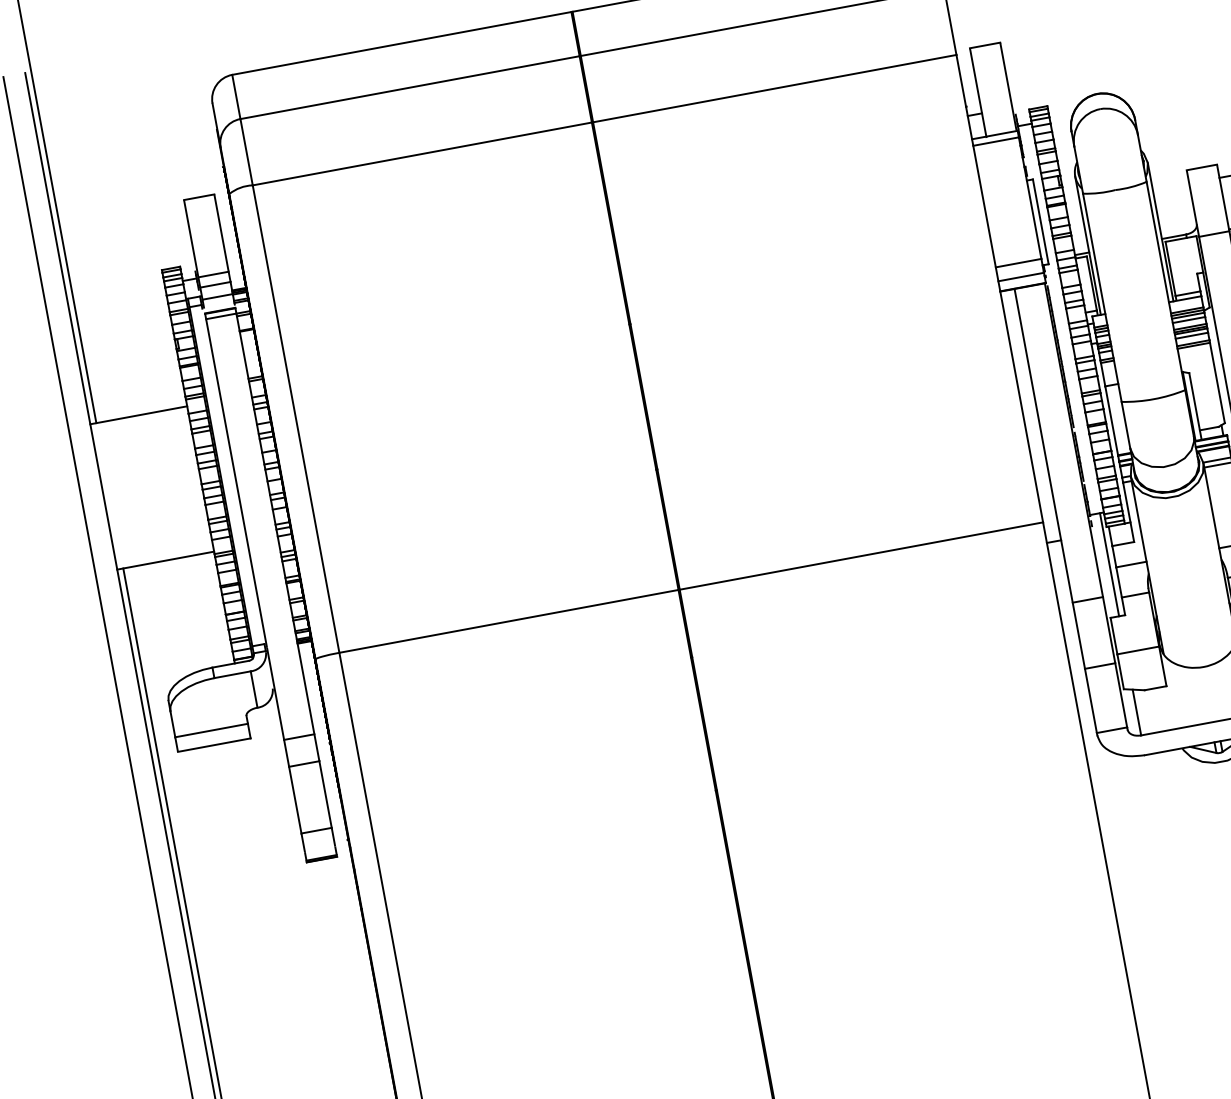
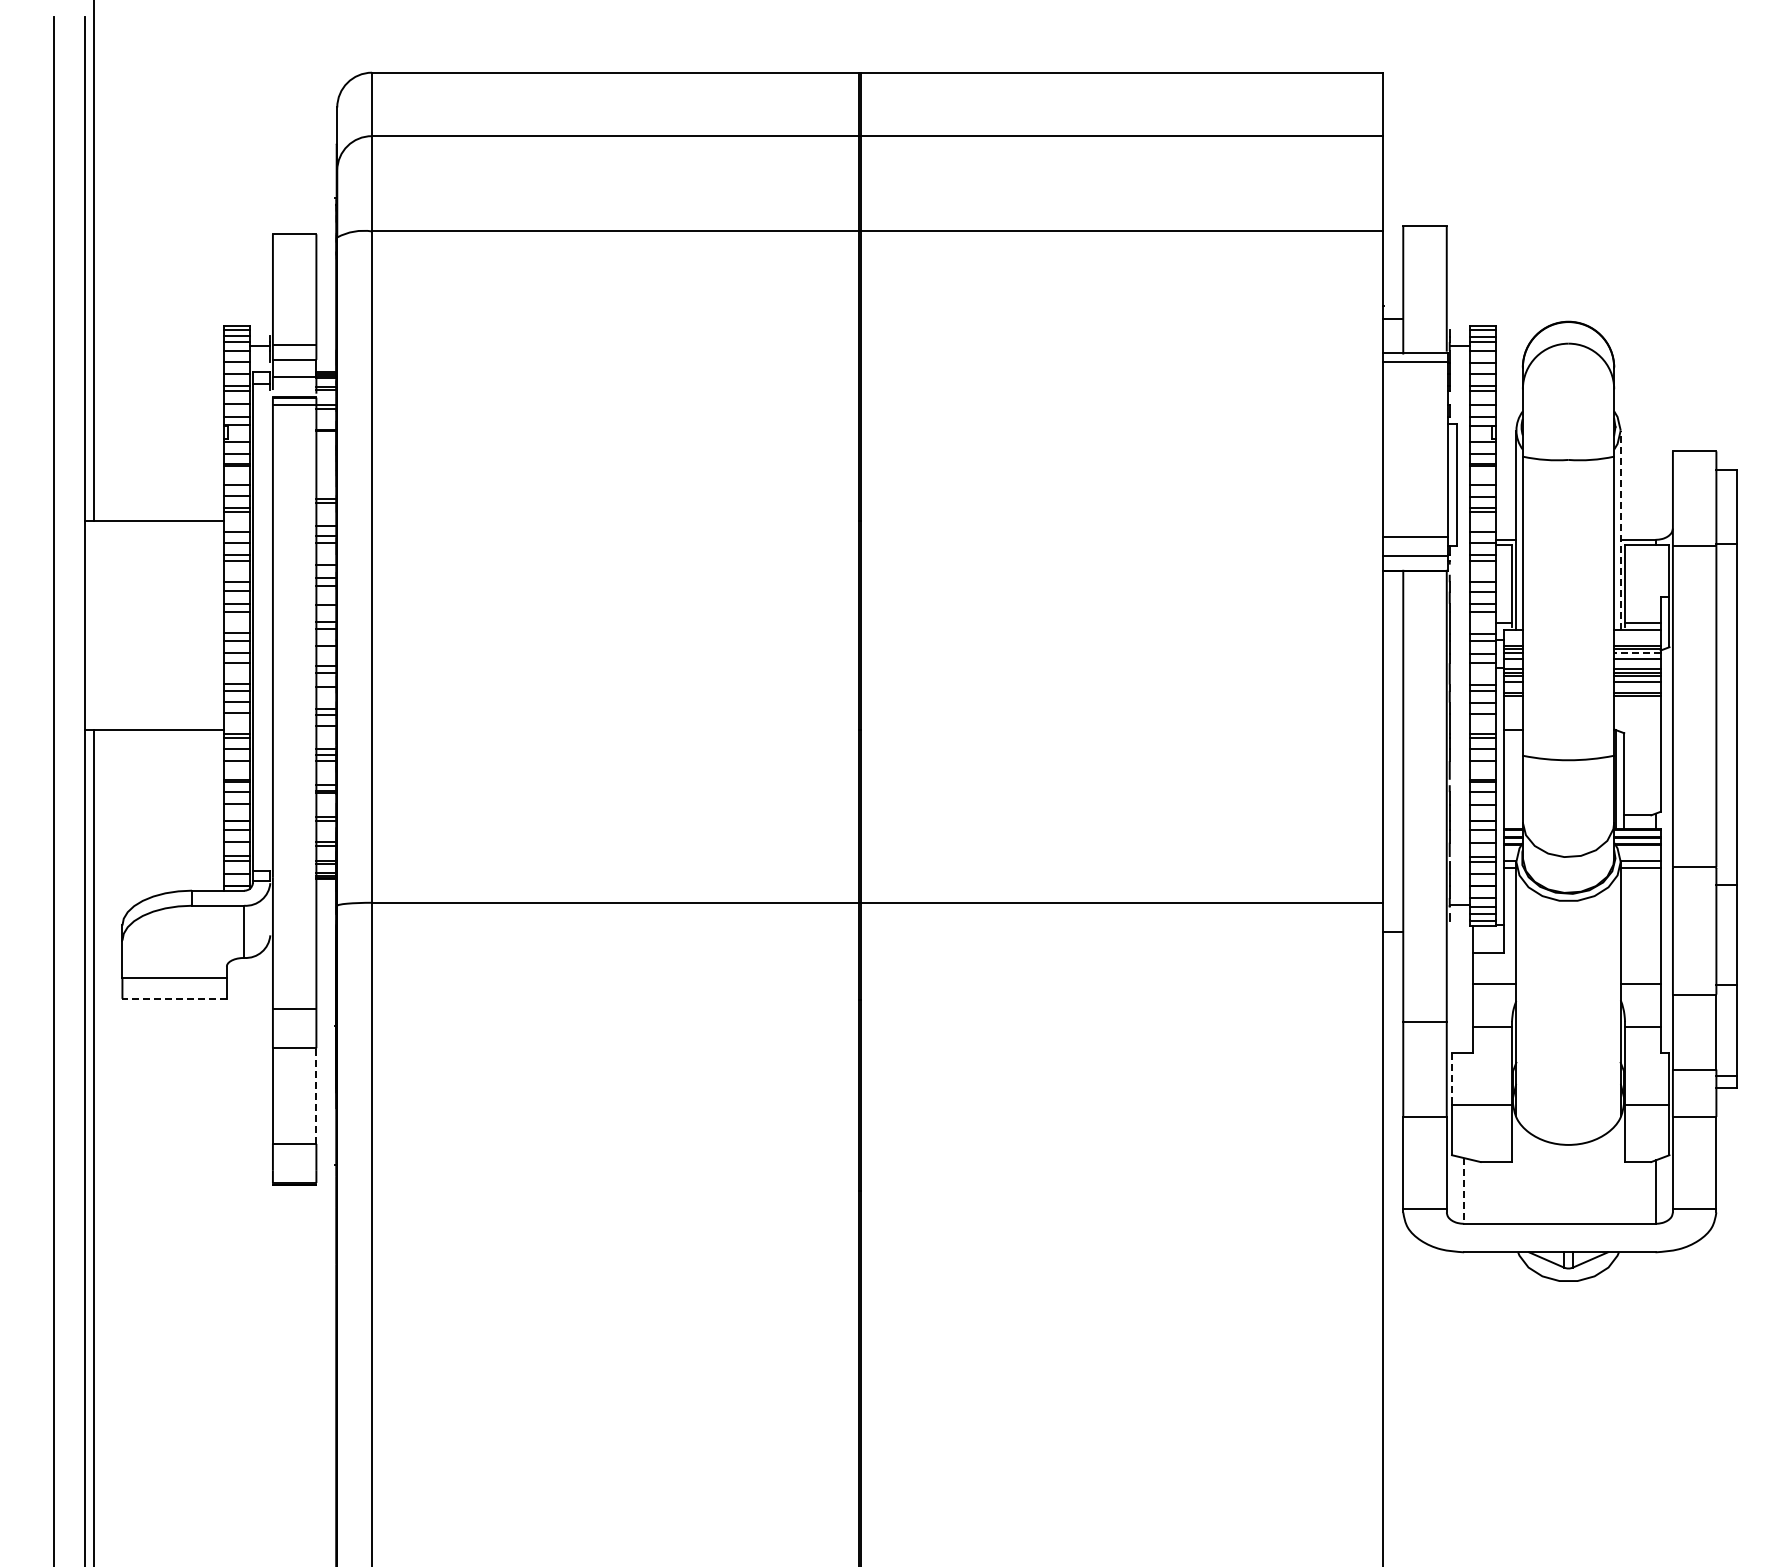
line: (1160, 232) -> (1620, 530), solid -> dashed
line: (1187, 316) -> (1636, 653), solid -> dashed
line: (1109, 564) -> (1464, 978), removed
line: (1113, 636) -> (1451, 1079), solid -> dashed
line: (1137, 712) -> (1464, 1191), solid -> dashed
line: (214, 744) -> (174, 998), solid -> dashed
line: (325, 794) -> (316, 1096), solid -> dashed

